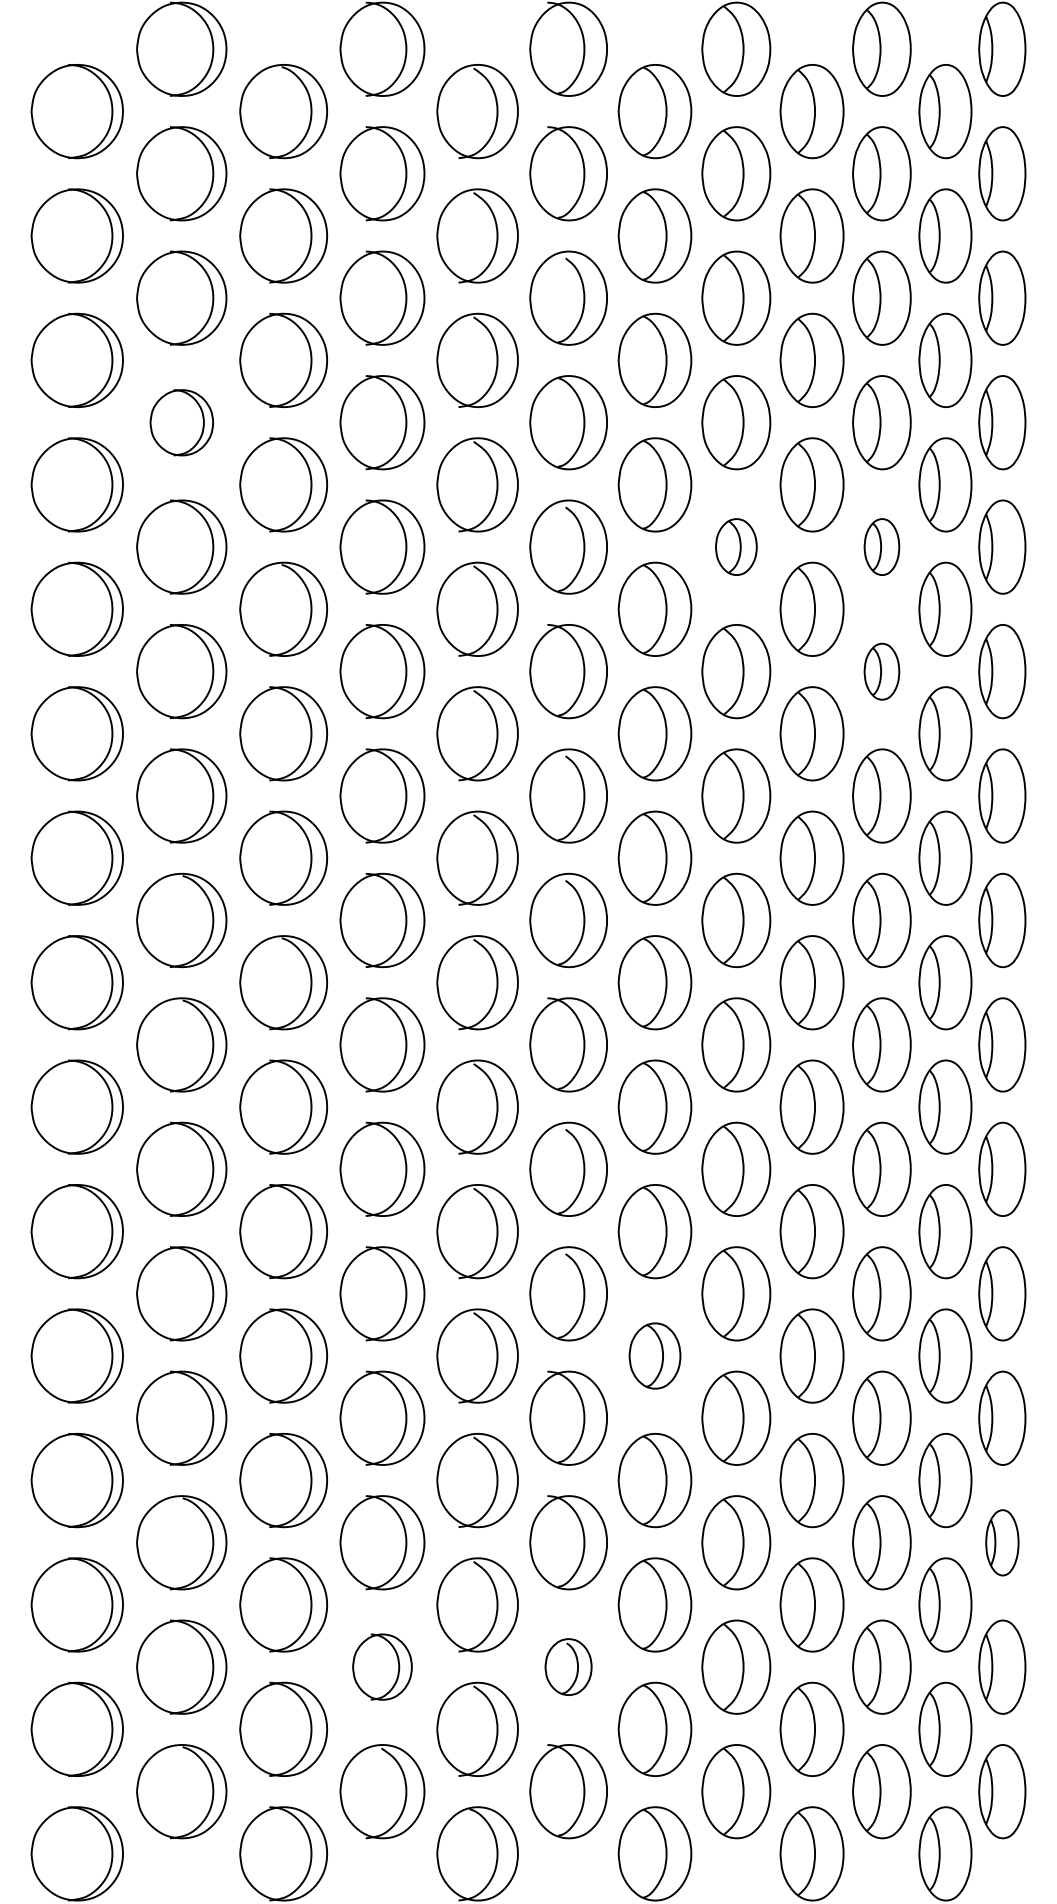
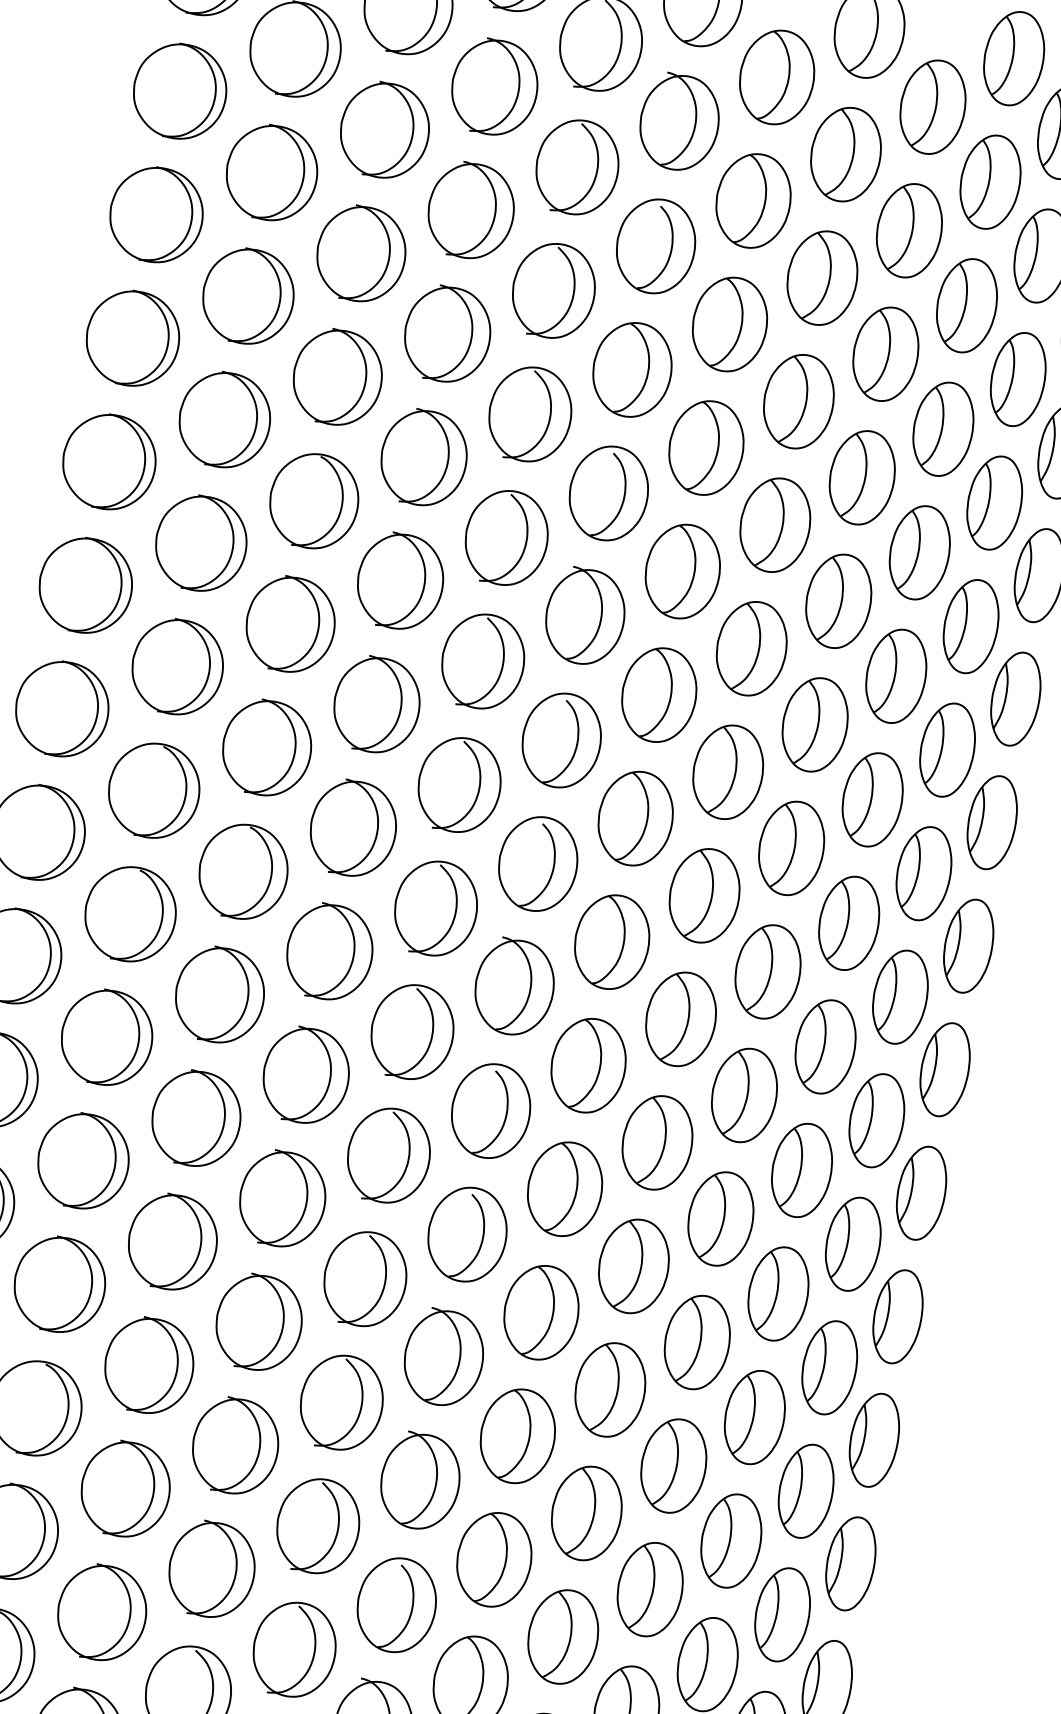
part: (181, 422) -> (248, 296), size x1.43
part: (736, 546) -> (775, 524), size x1.67
part: (881, 546) -> (919, 552), size x1.67
part: (881, 671) -> (895, 676), size x1.67
part: (654, 1355) -> (541, 1312), size x1.43
part: (1002, 1542) -> (851, 1563), size x1.43
part: (382, 1666) -> (212, 1569), size x1.43
part: (568, 1666) -> (396, 1604), size x1.67

